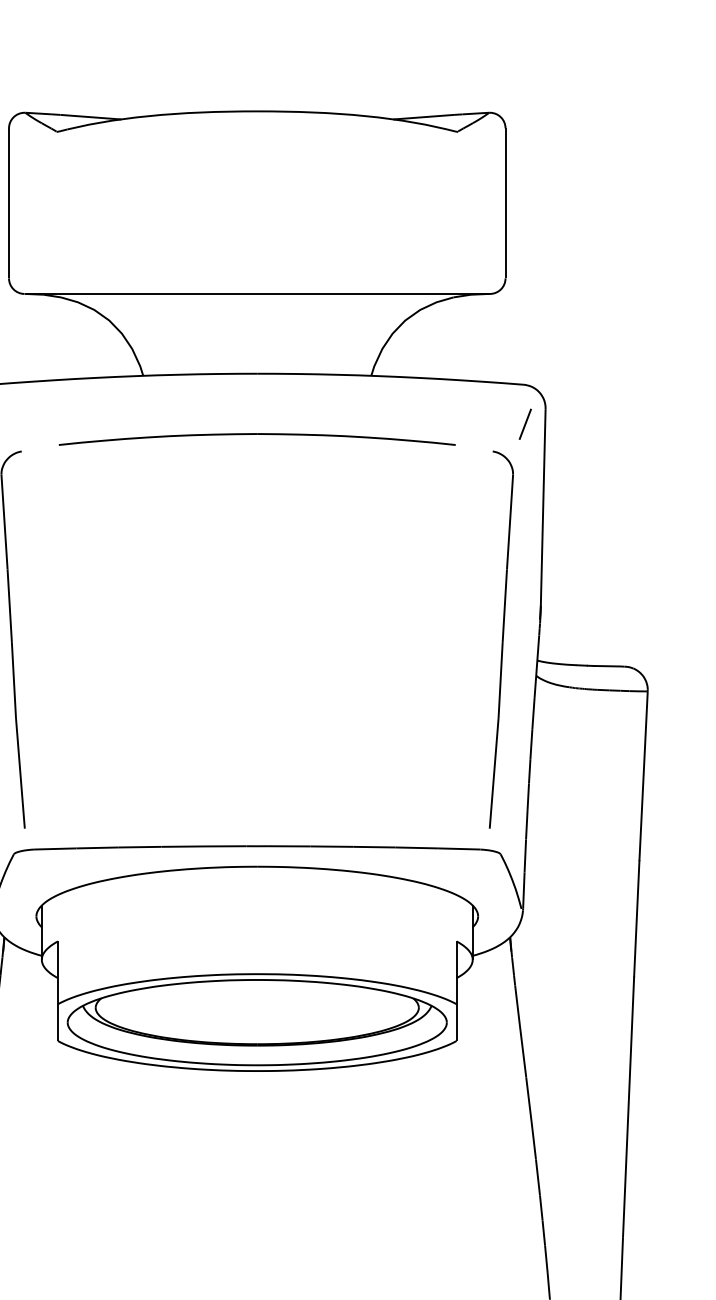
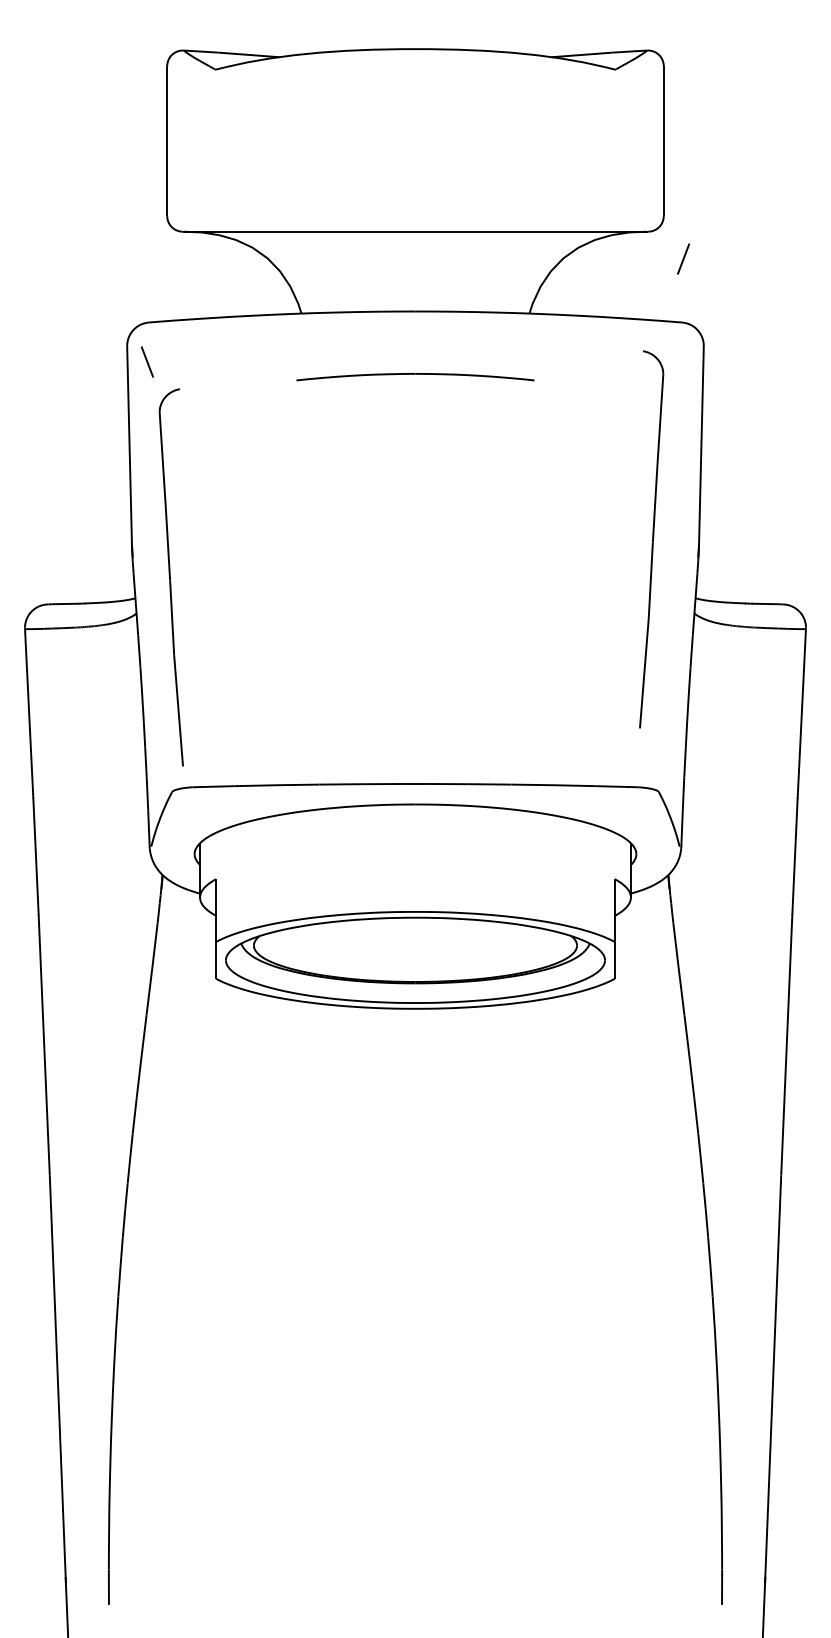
line: (525, 423) -> (683, 258), moved
part: (257, 438) -> (415, 376), size x0.6
part: (501, 639) -> (651, 539), moved

